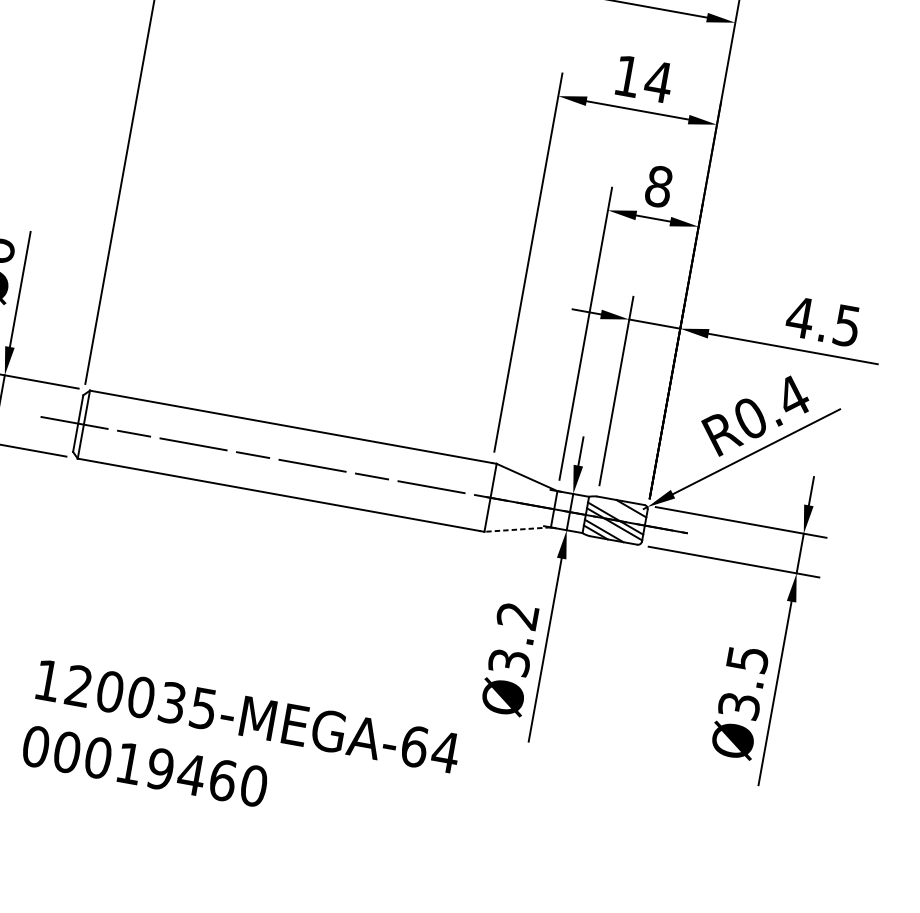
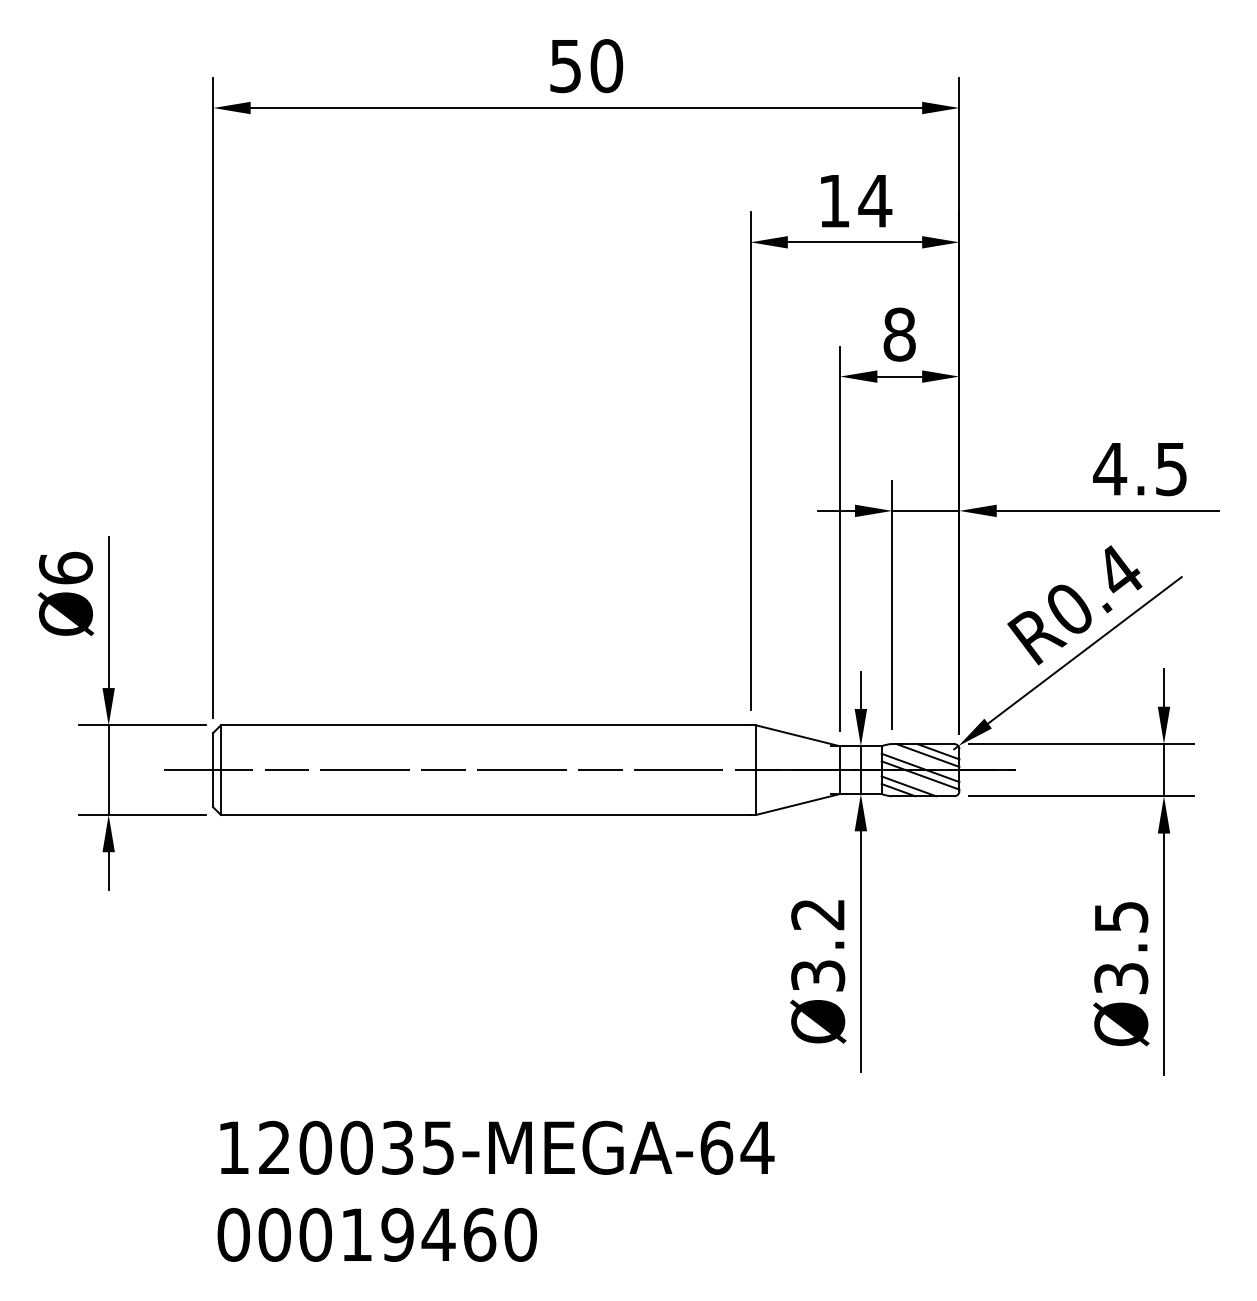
line: (622, 510) -> (927, 755), added
line: (517, 529) -> (797, 804), dashed -> solid
text: (240, 748) -> (495, 1190), moved

